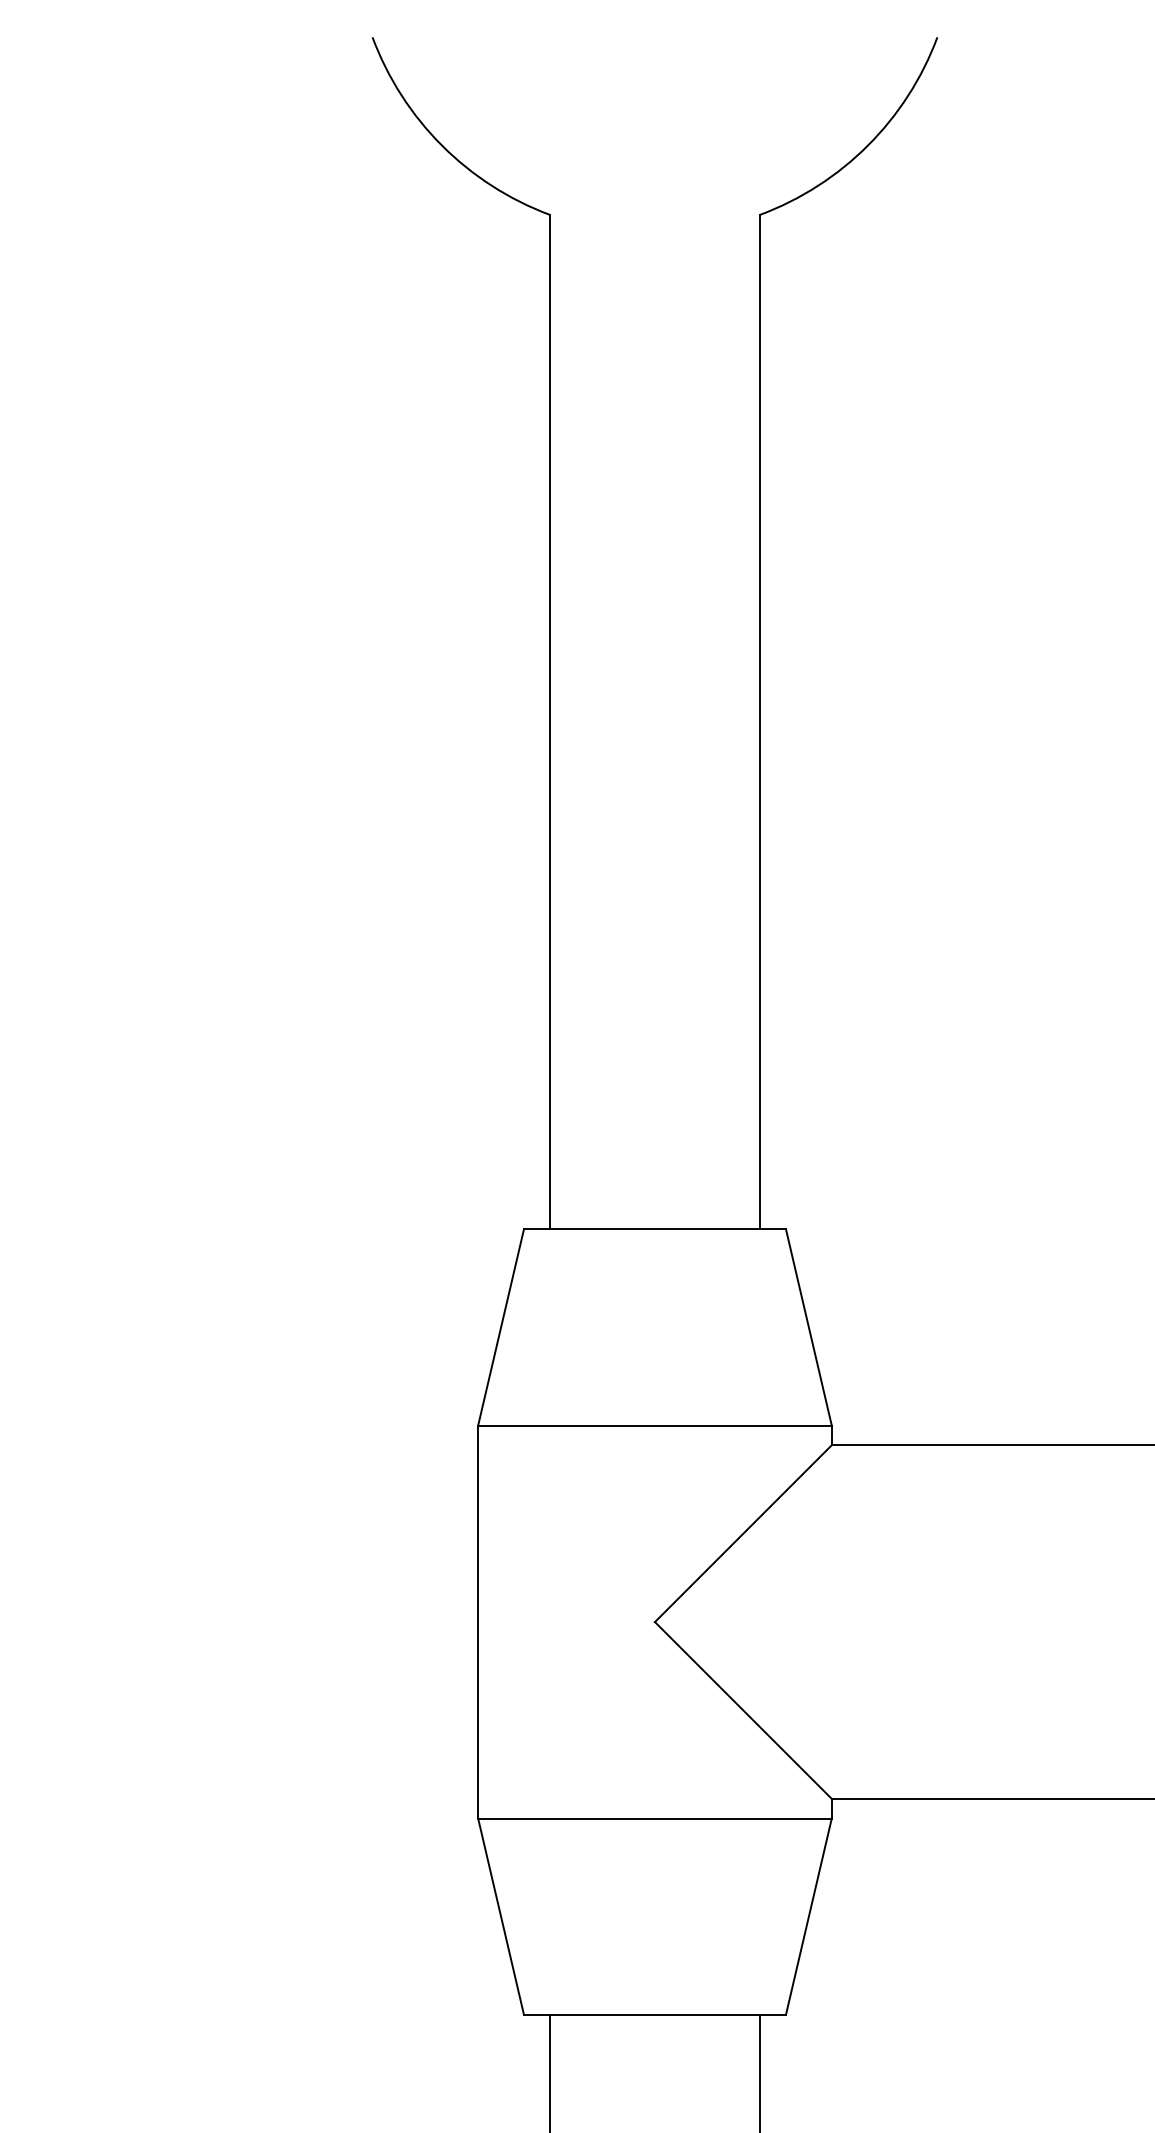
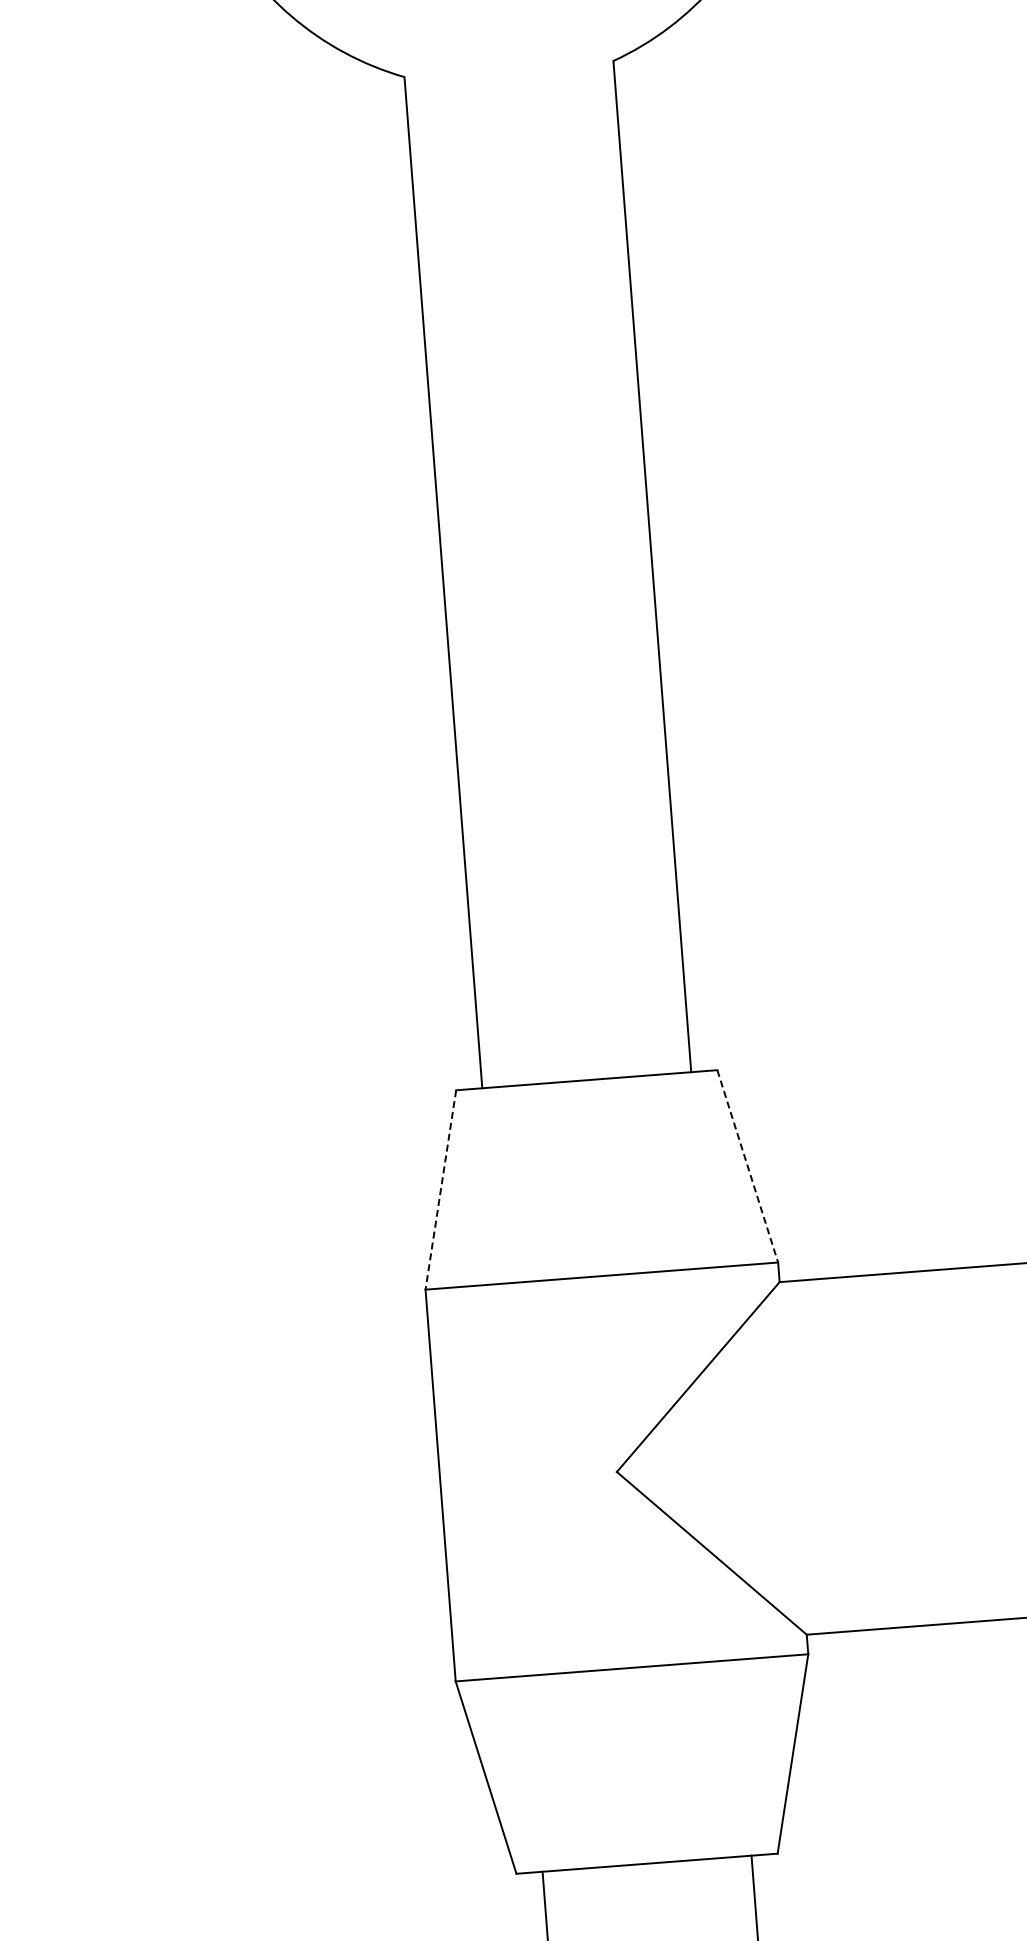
line: (501, 1327) -> (441, 1190), solid -> dashed
line: (808, 1327) -> (747, 1166), solid -> dashed

